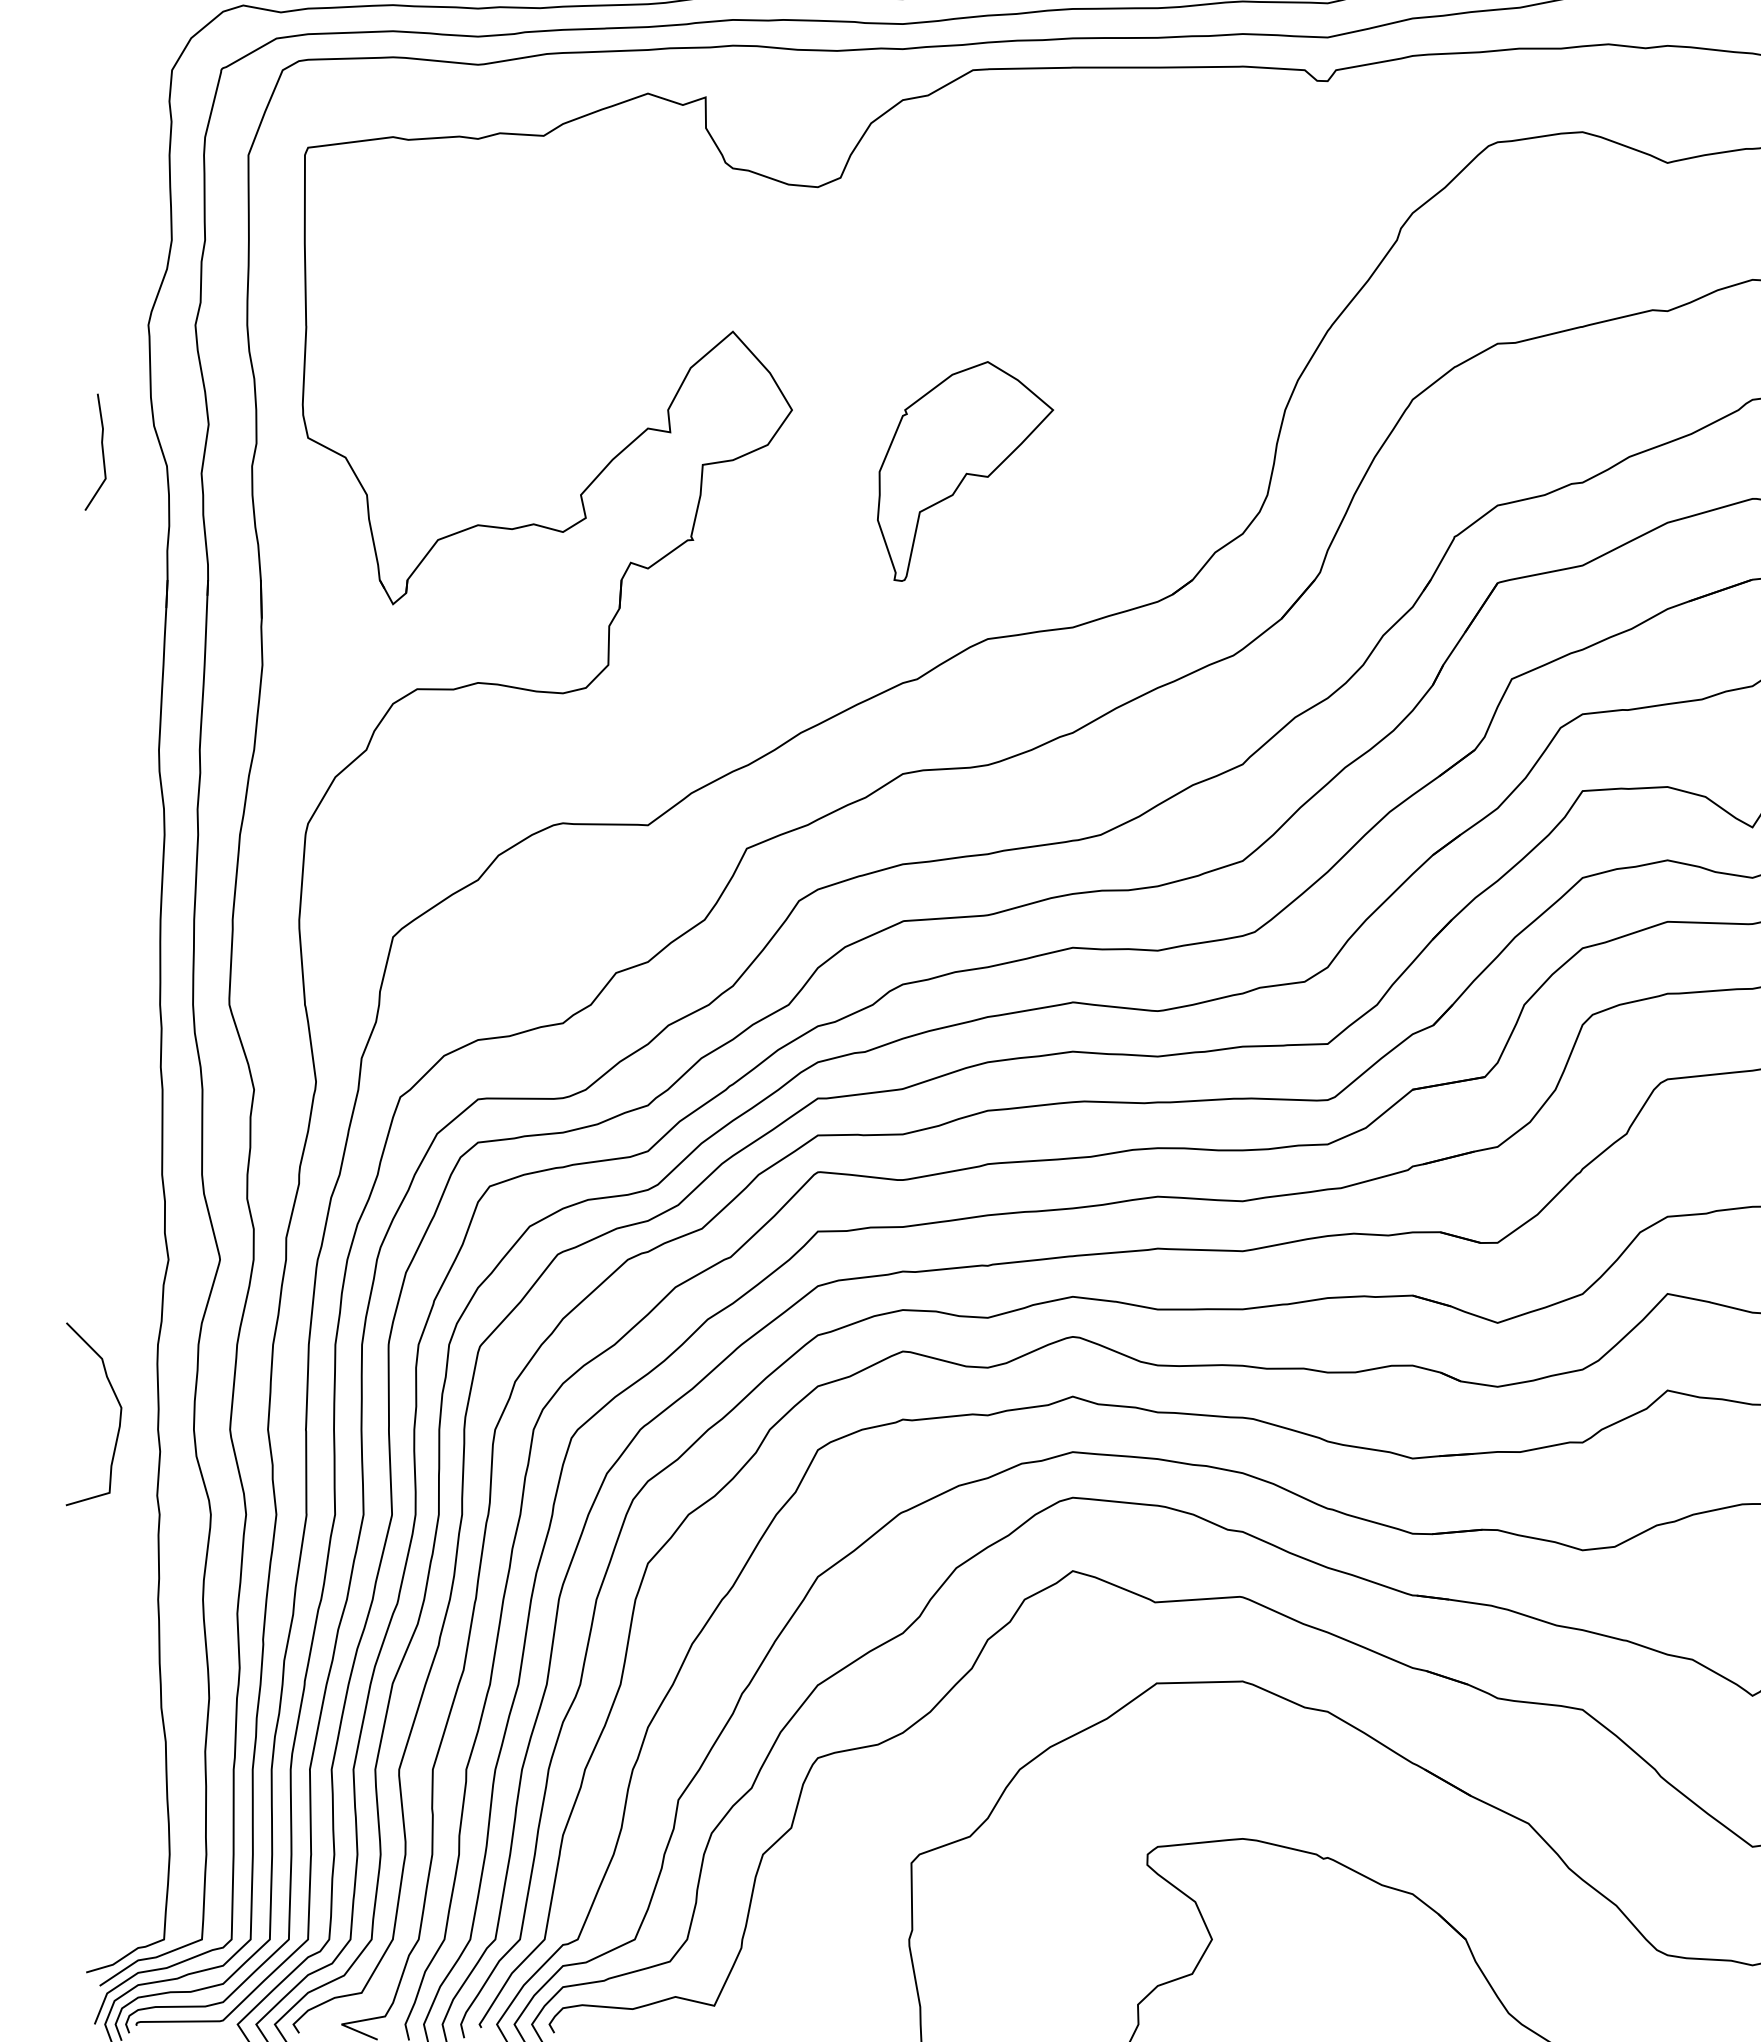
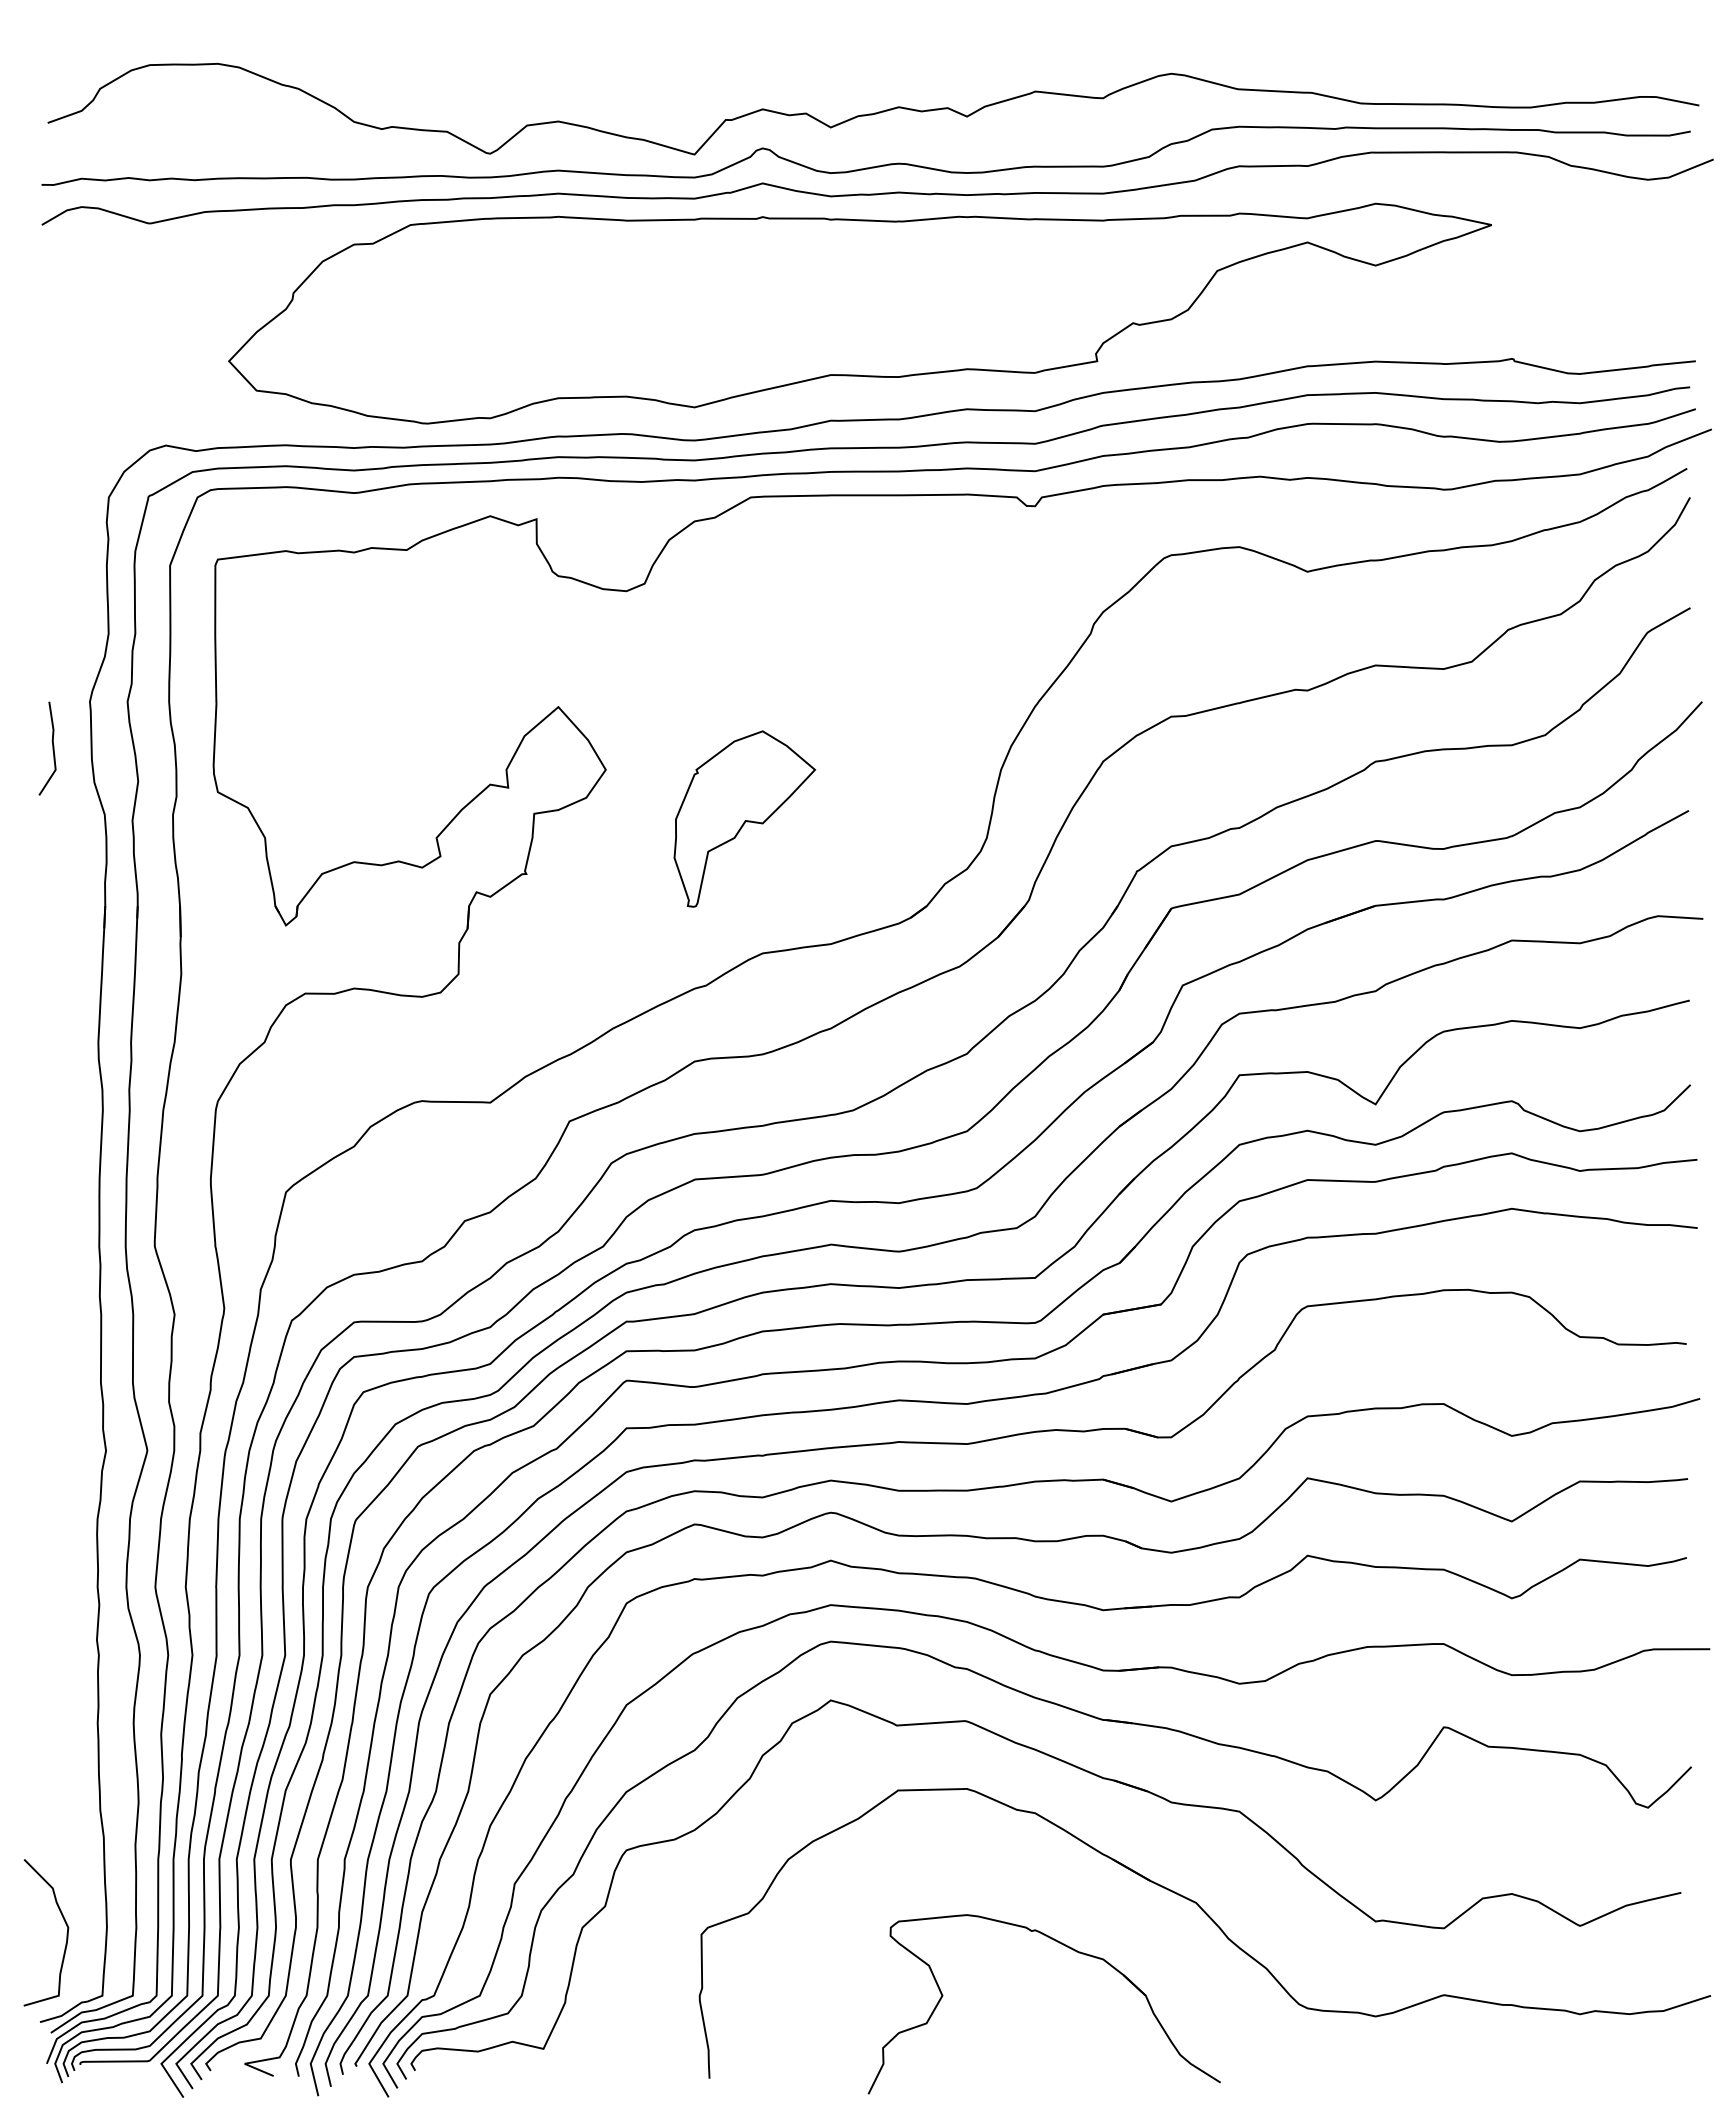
line: (101, 452) -> (52, 748), moved
curve: (119, 1415) -> (66, 1933), moved

